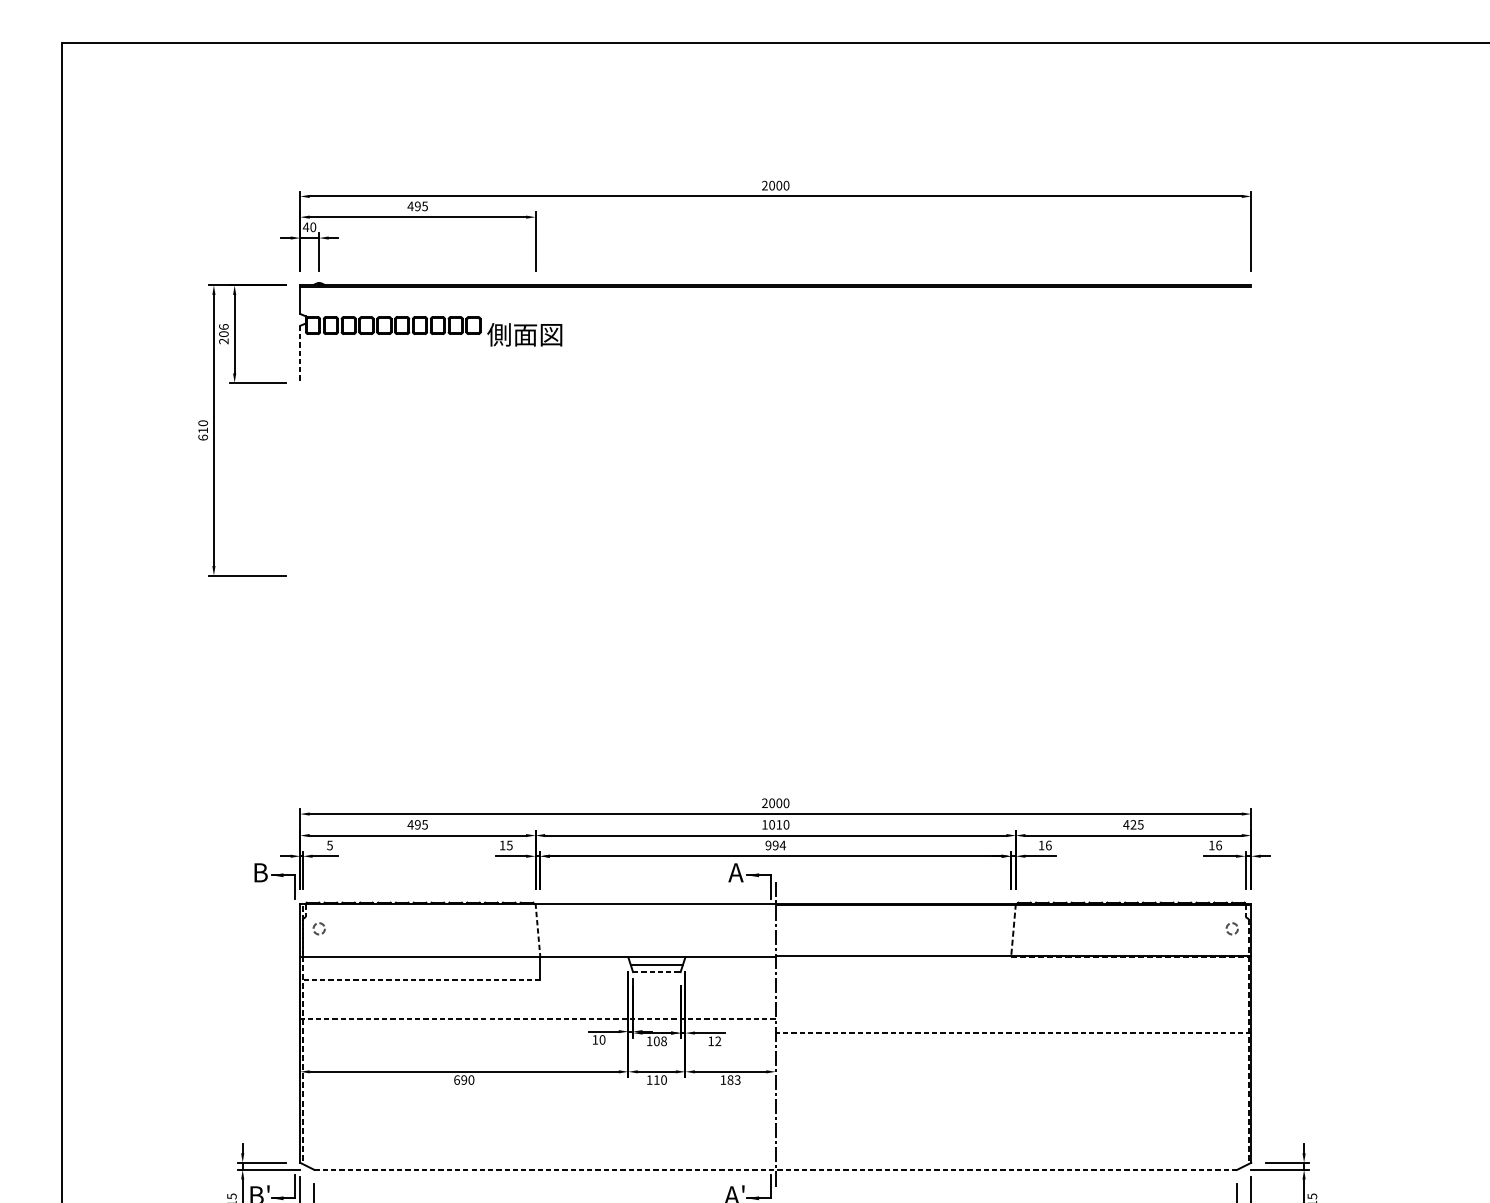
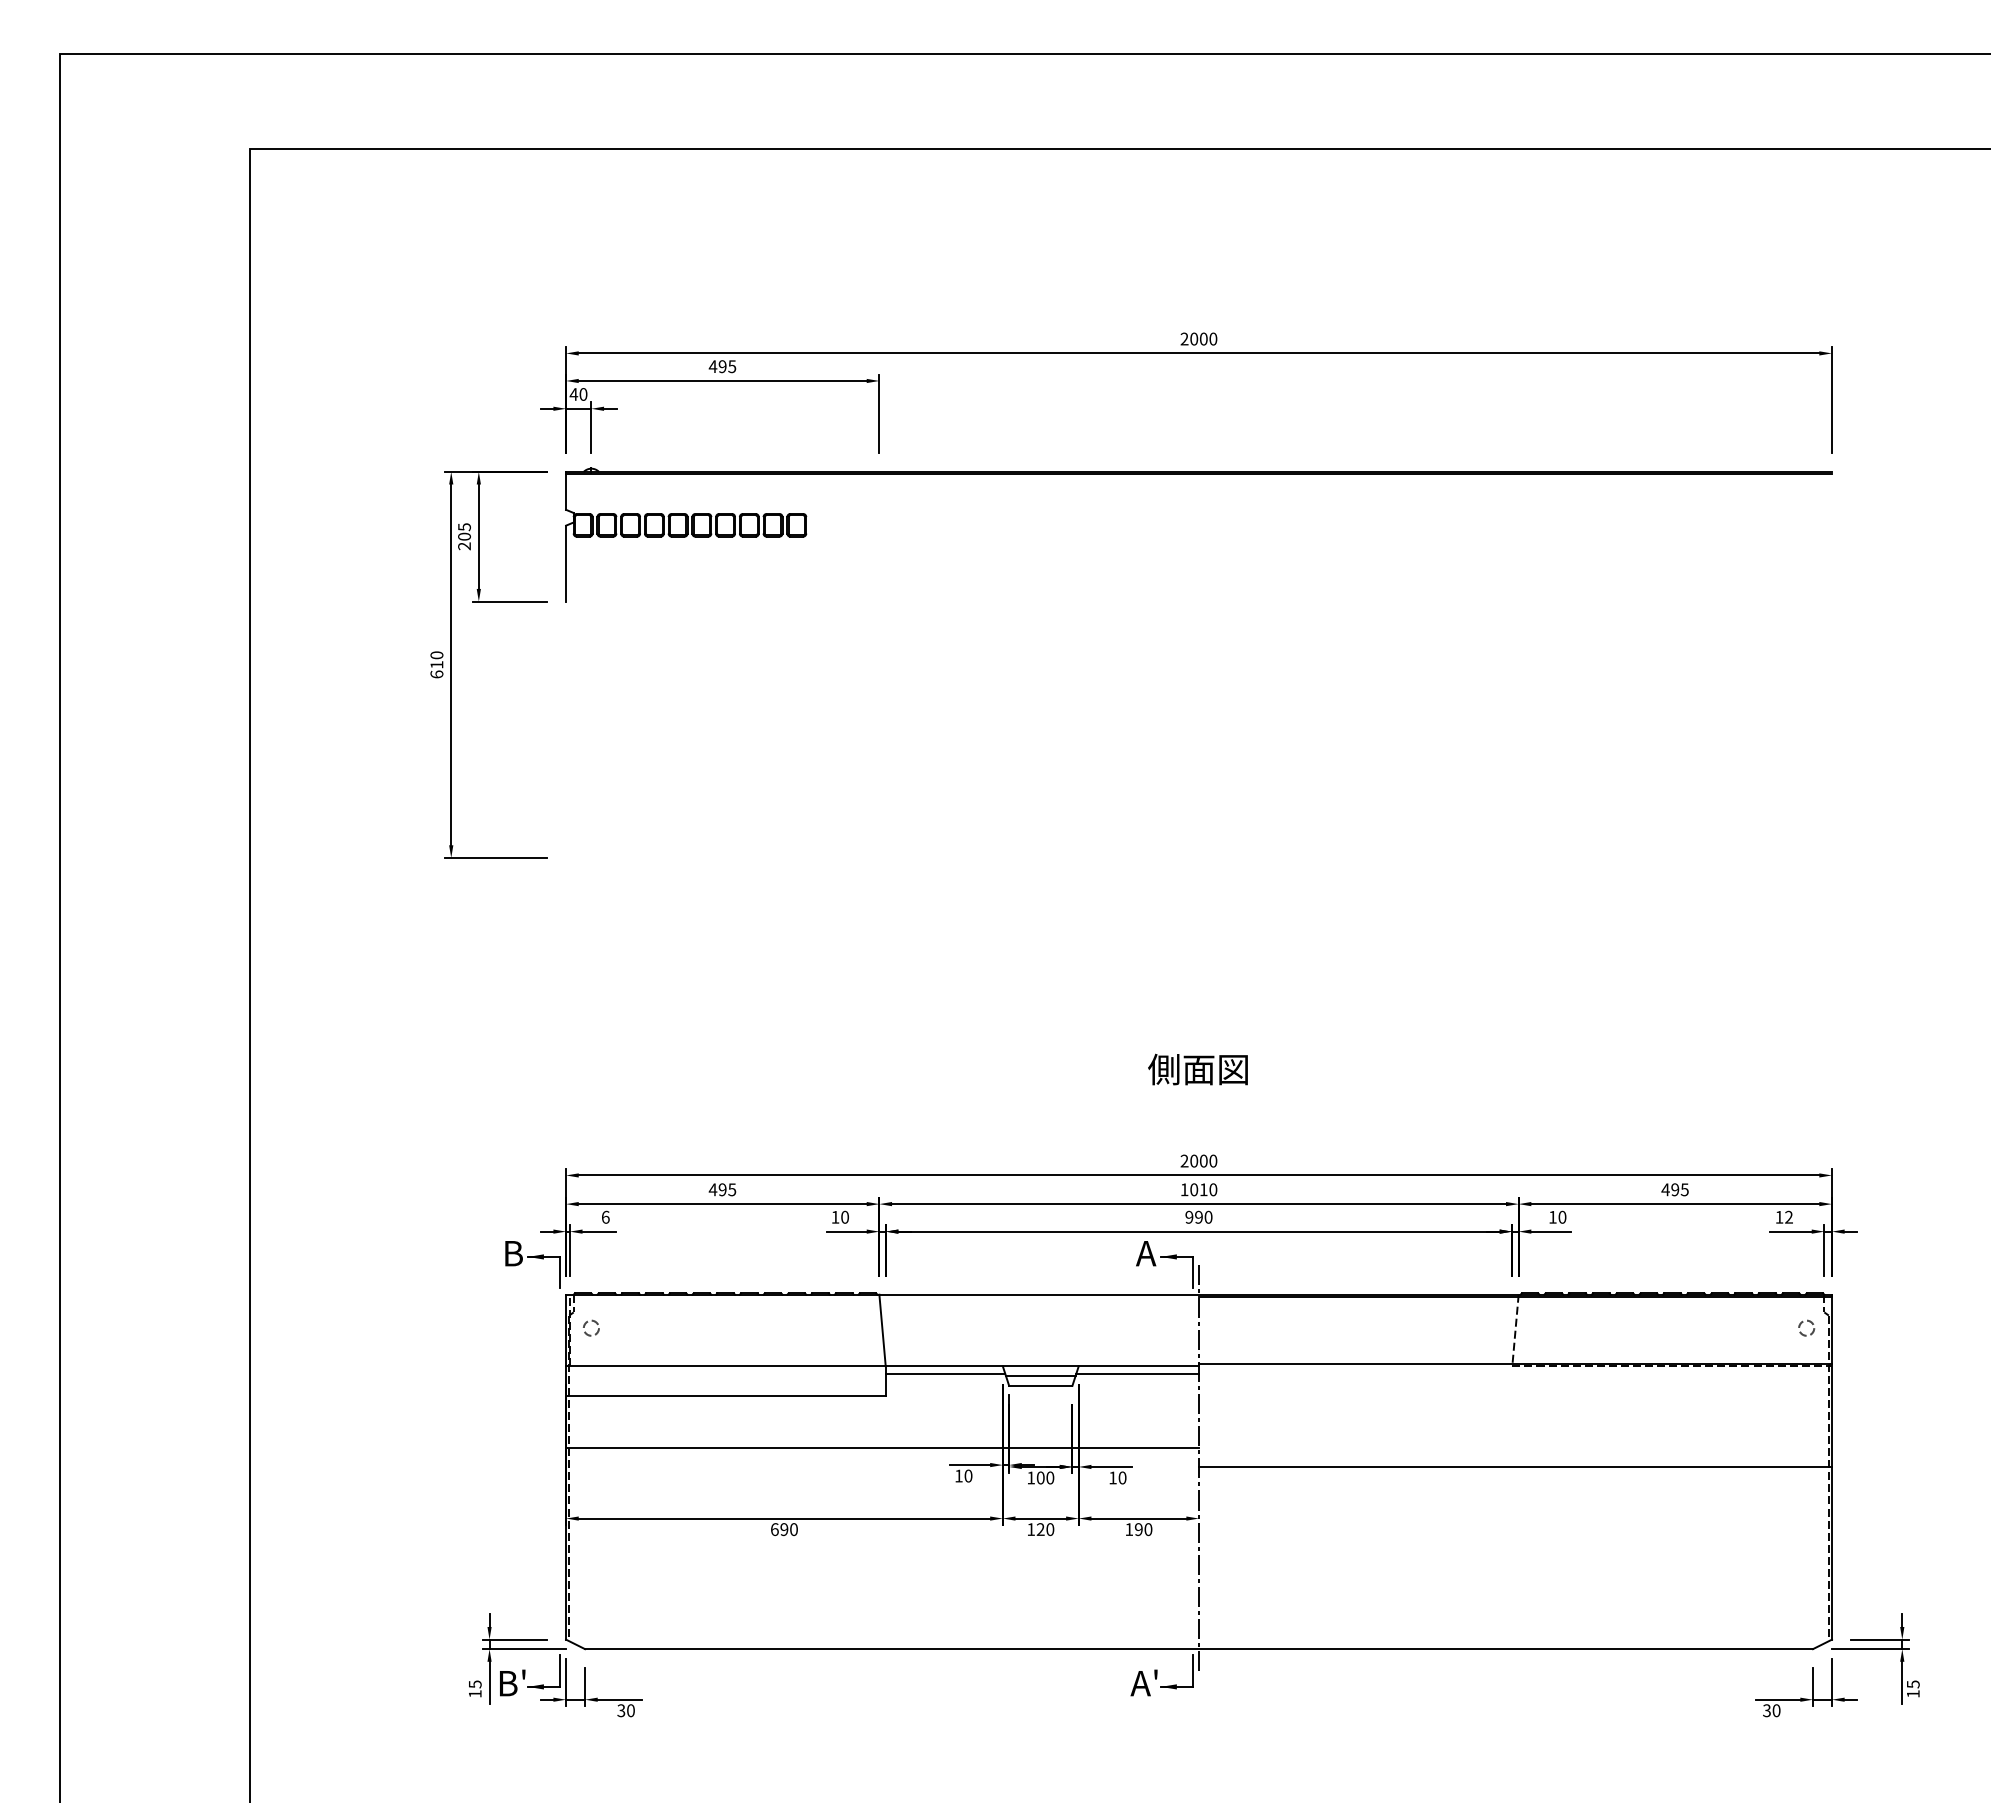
text: (223, 327) -> (464, 527), 206 -> 205
text: (524, 334) -> (1197, 1069), moved
line: (300, 354) -> (566, 563), dashed -> solid
text: (1133, 825) -> (1675, 1190), 425 -> 495
text: (329, 844) -> (605, 1216), 5 -> 6
text: (509, 844) -> (844, 1216), 15 -> 10
text: (782, 844) -> (1208, 1216), 994 -> 990
text: (1048, 844) -> (1562, 1216), 16 -> 10
text: (1219, 844) -> (1789, 1216), 16 -> 12
line: (537, 930) -> (882, 1330), dashed -> solid
line: (585, 962) -> (945, 1373), added
line: (729, 962) -> (1137, 1373), added
line: (656, 971) -> (1040, 1385), dashed -> solid
line: (419, 979) -> (725, 1395), dashed -> solid
line: (537, 1019) -> (882, 1448), dashed -> solid
line: (1013, 1033) -> (1515, 1467), dashed -> solid
text: (718, 1040) -> (1122, 1477), 12 -> 10
text: (664, 1041) -> (1050, 1478), 108 -> 100
text: (656, 1080) -> (1040, 1529), 110 -> 120
text: (734, 1080) -> (1143, 1529), 183 -> 190
line: (776, 1170) -> (1199, 1649), dashed -> solid

